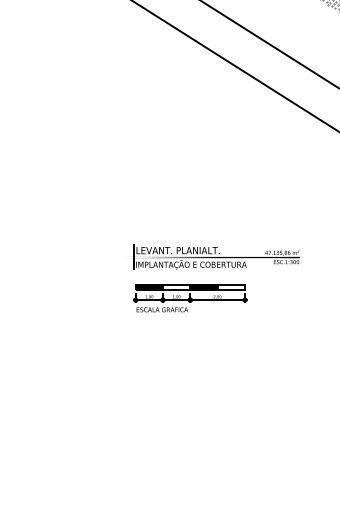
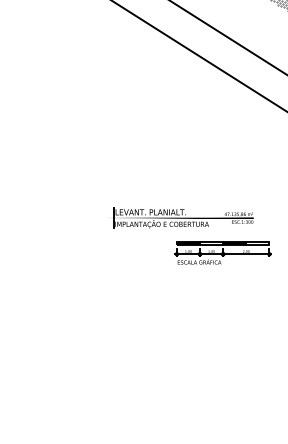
part: (189, 298) -> (222, 252), moved

